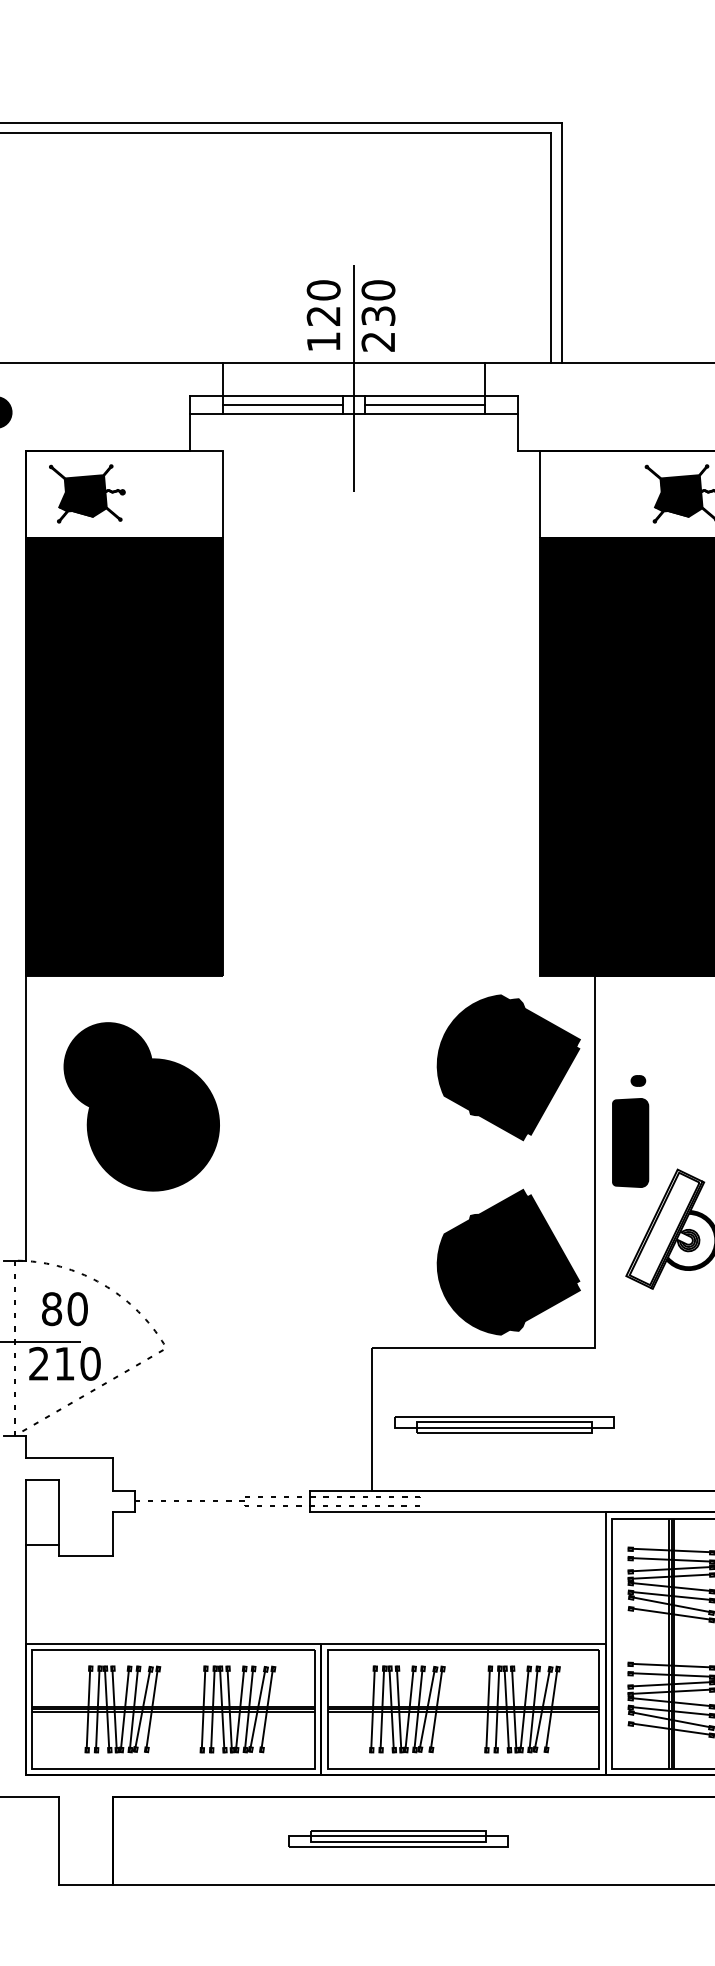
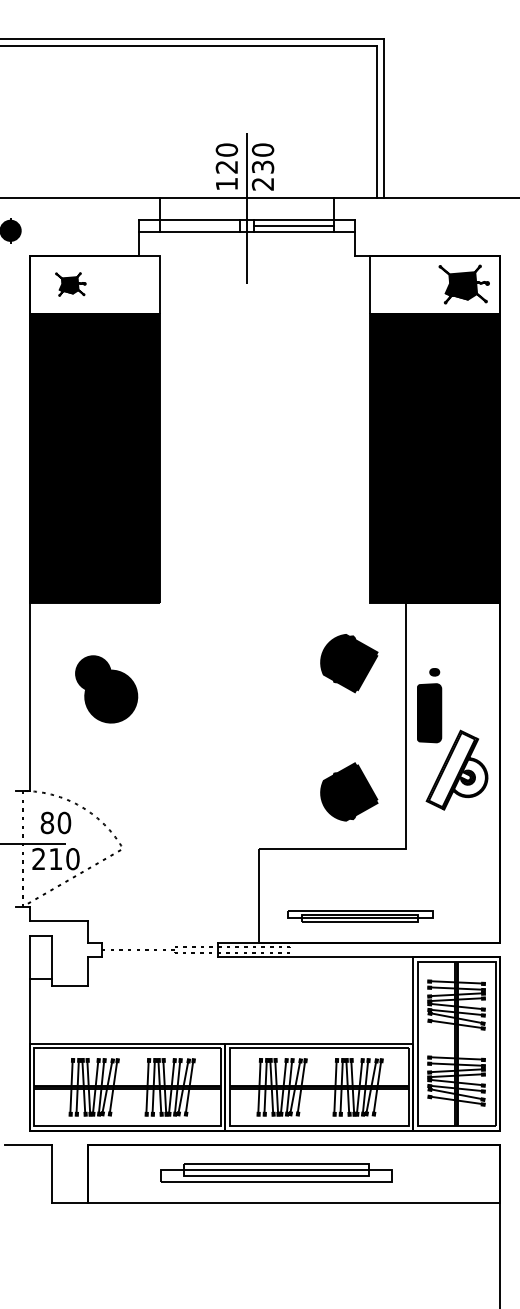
line: (282, 404) -> (199, 225), removed
part: (86, 493) -> (70, 284), size x0.6
part: (509, 1067) -> (349, 663), size x0.6
part: (141, 1107) -> (106, 689), size x0.6
part: (509, 1261) -> (349, 791), size x0.6
part: (504, 1424) -> (360, 916), moved
part: (397, 1839) -> (275, 1173), size x1.6

